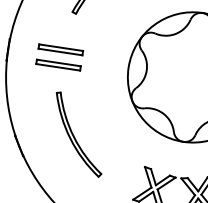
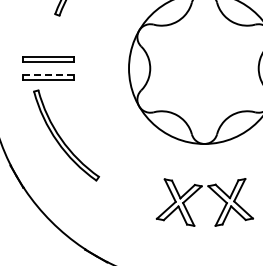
line: (59, 62) -> (48, 74), solid -> dashed
part: (78, 134) -> (66, 135), moved

